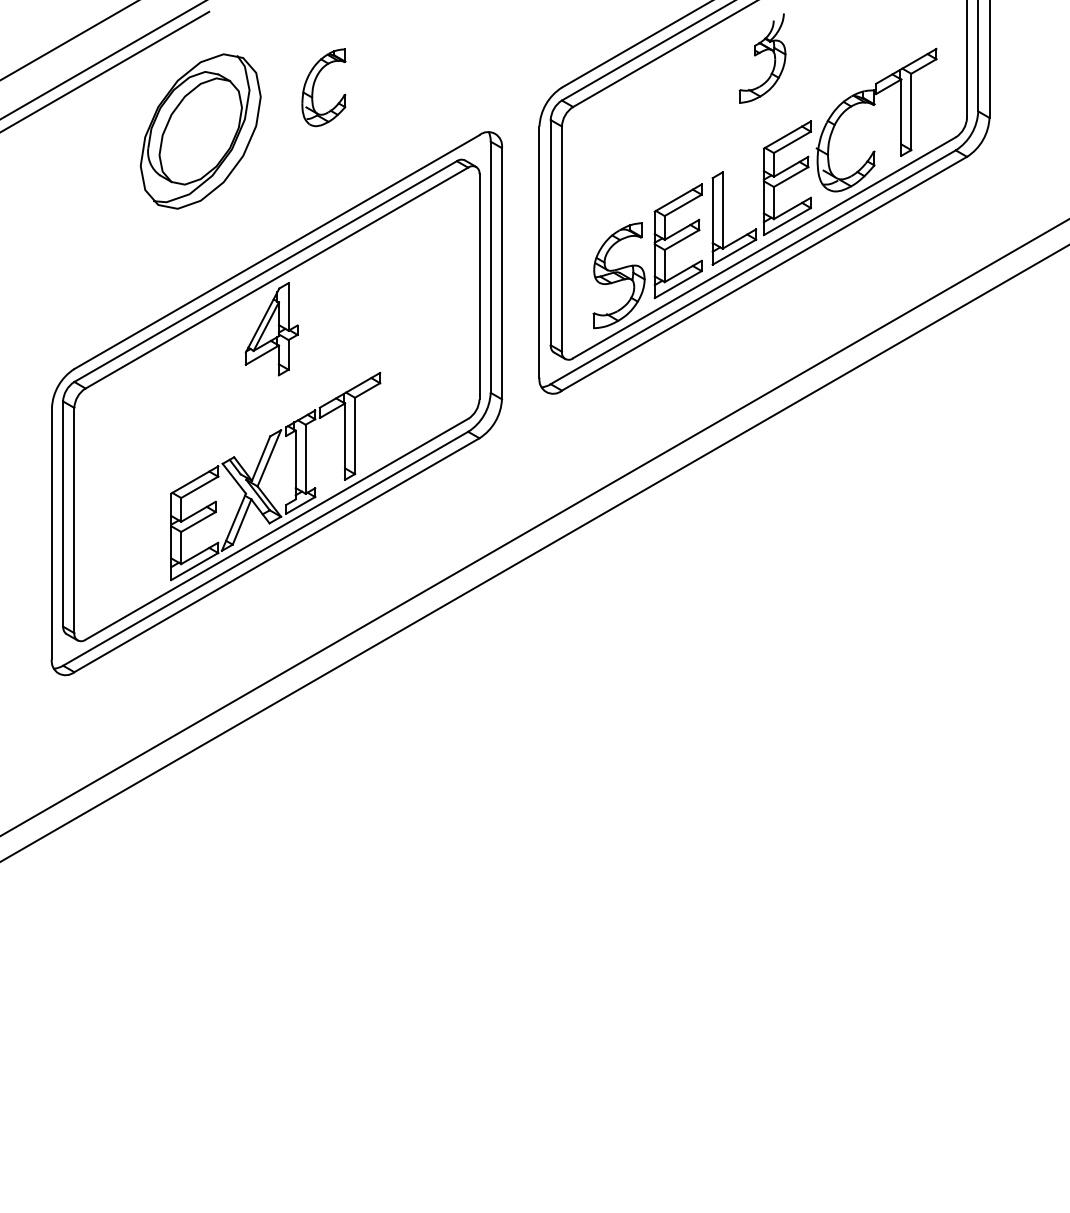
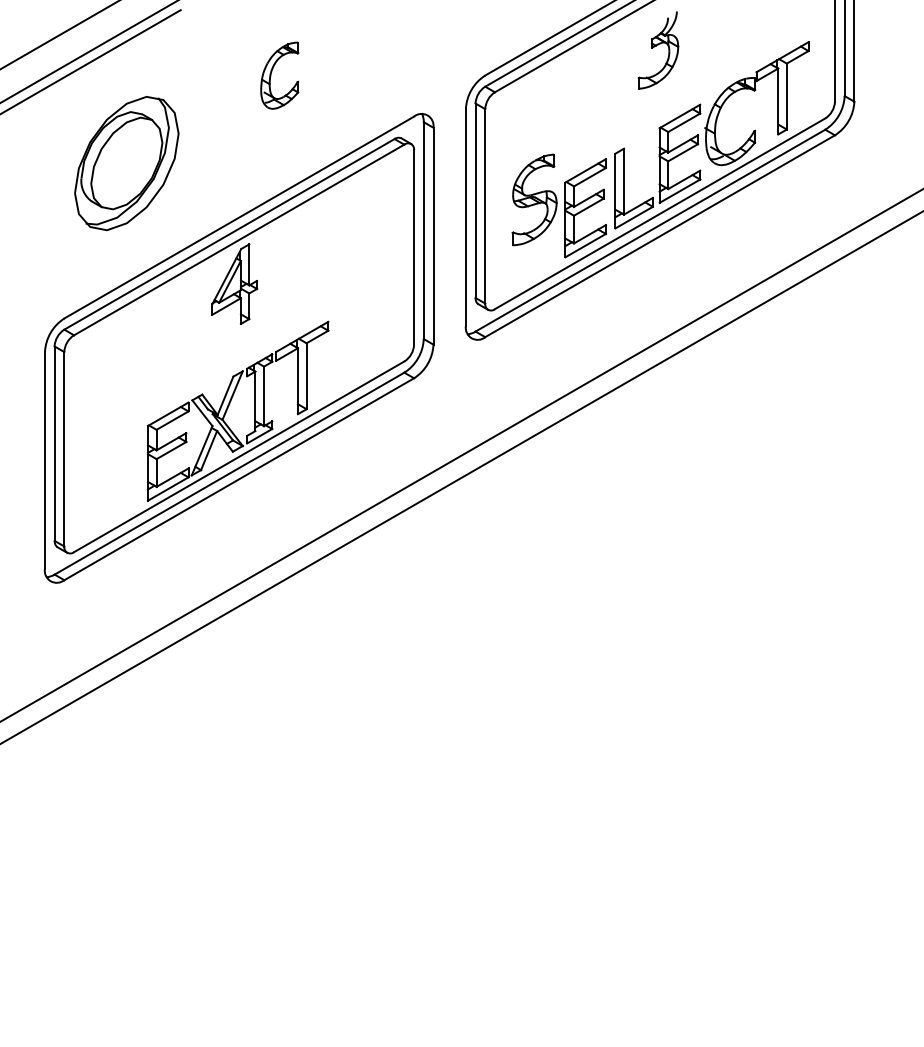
part: (200, 131) -> (126, 163), moved
part: (618, 275) -> (534, 199), moved

